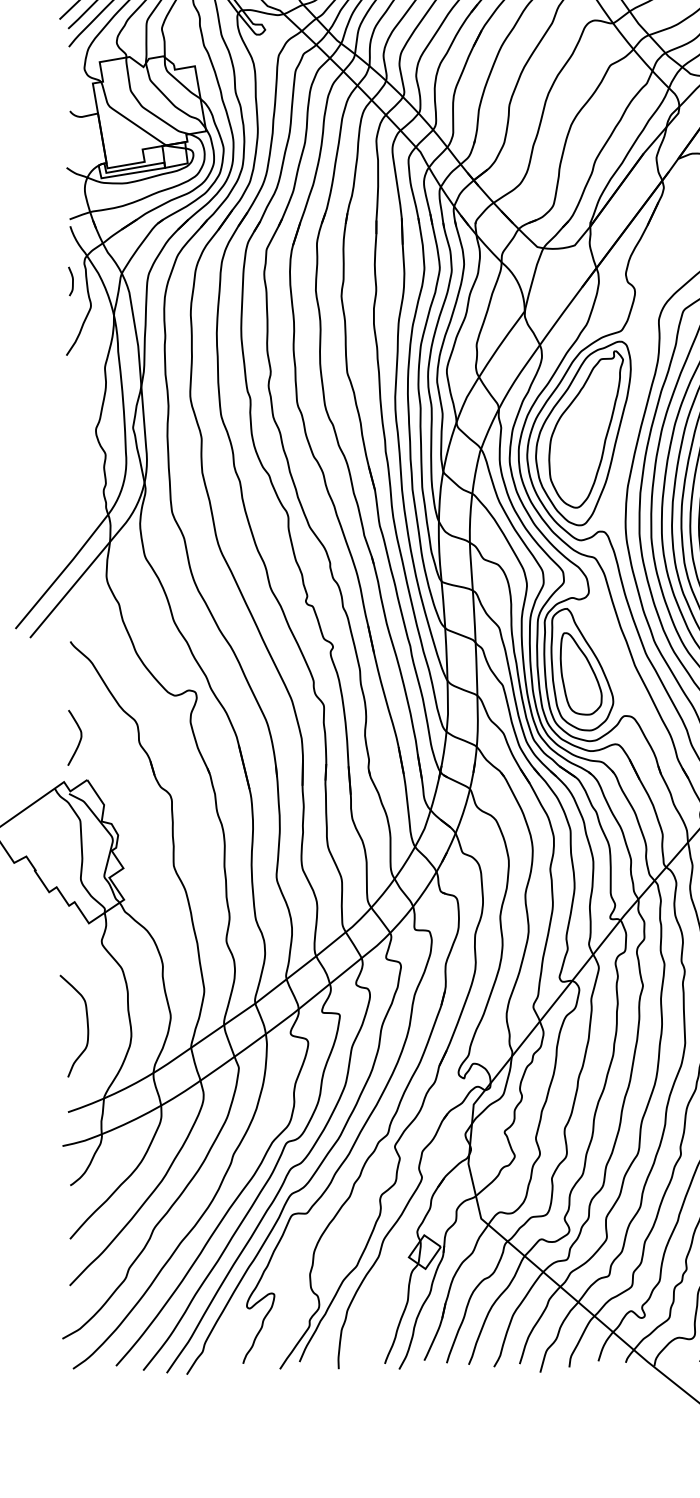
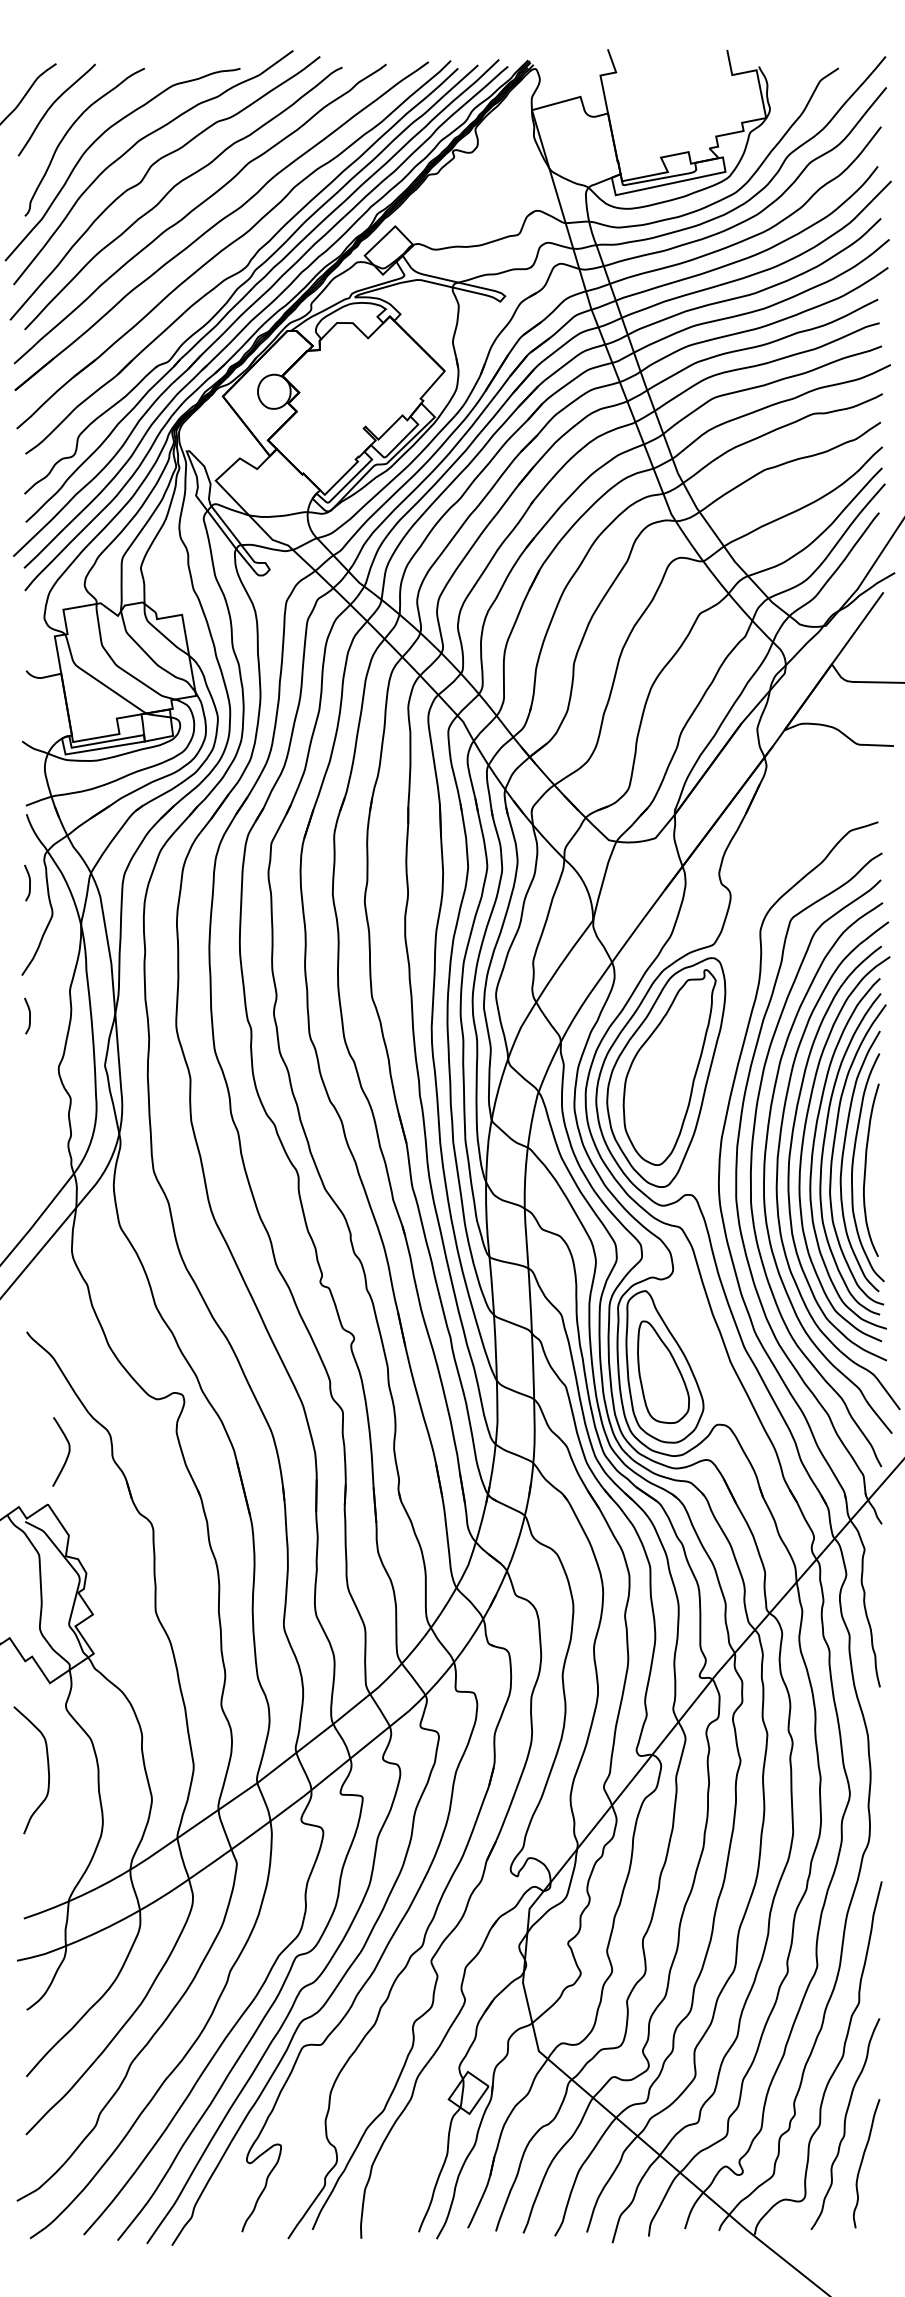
curve: (72, 387) -> (29, 1015), added
curve: (79, 739) -> (67, 1454), moved
curve: (86, 1026) -> (47, 1770), moved

